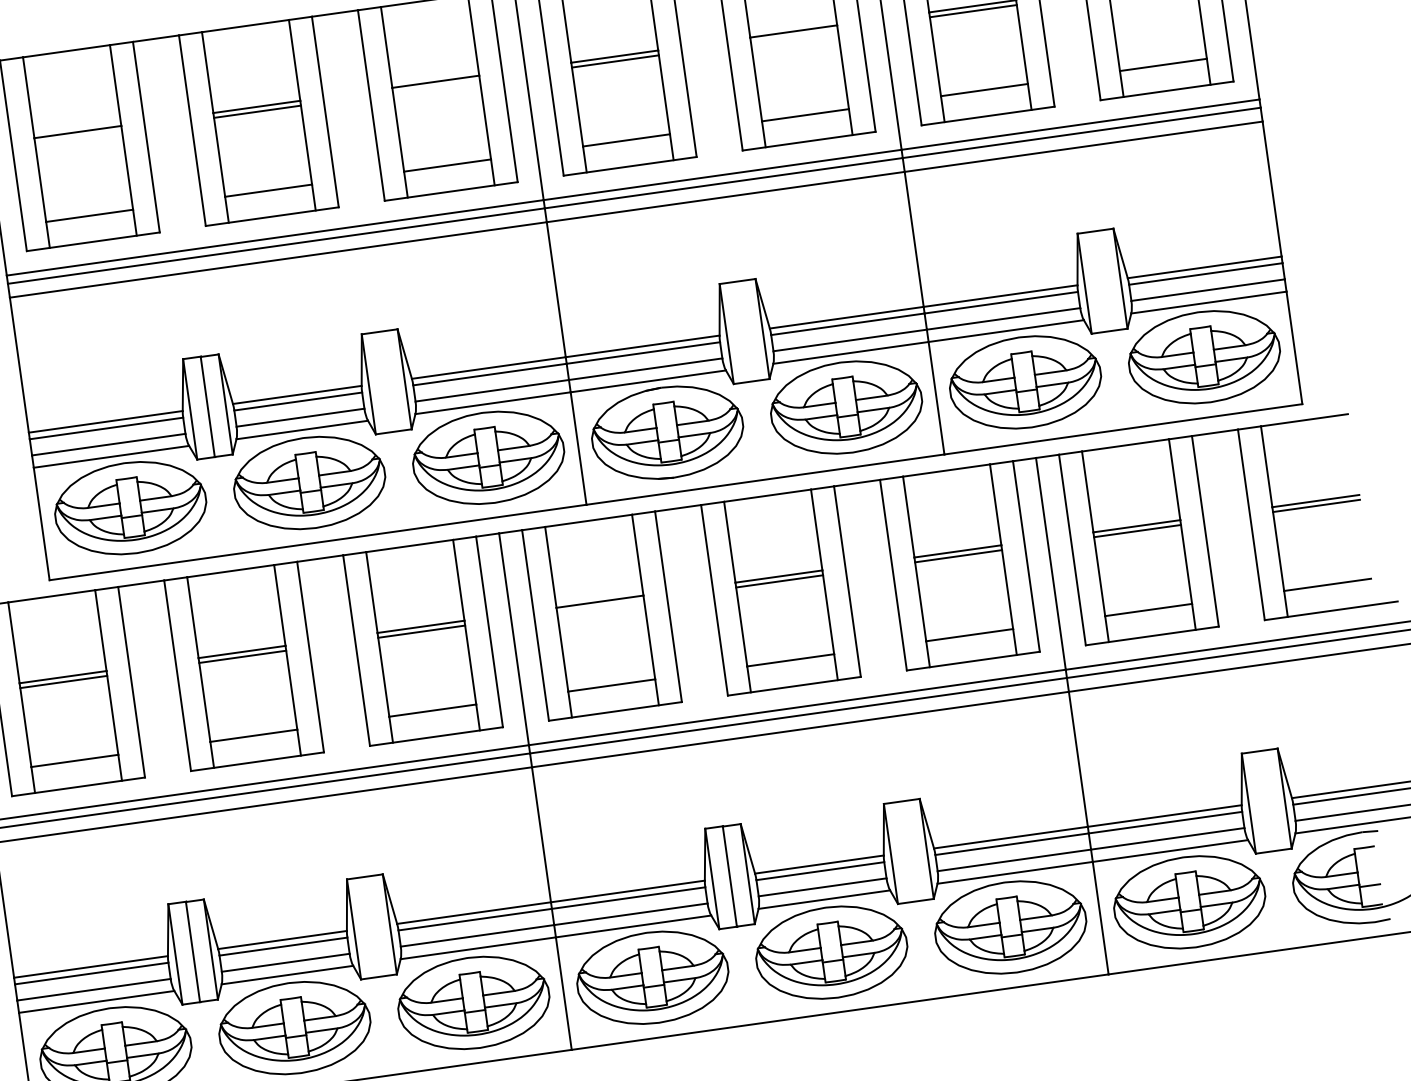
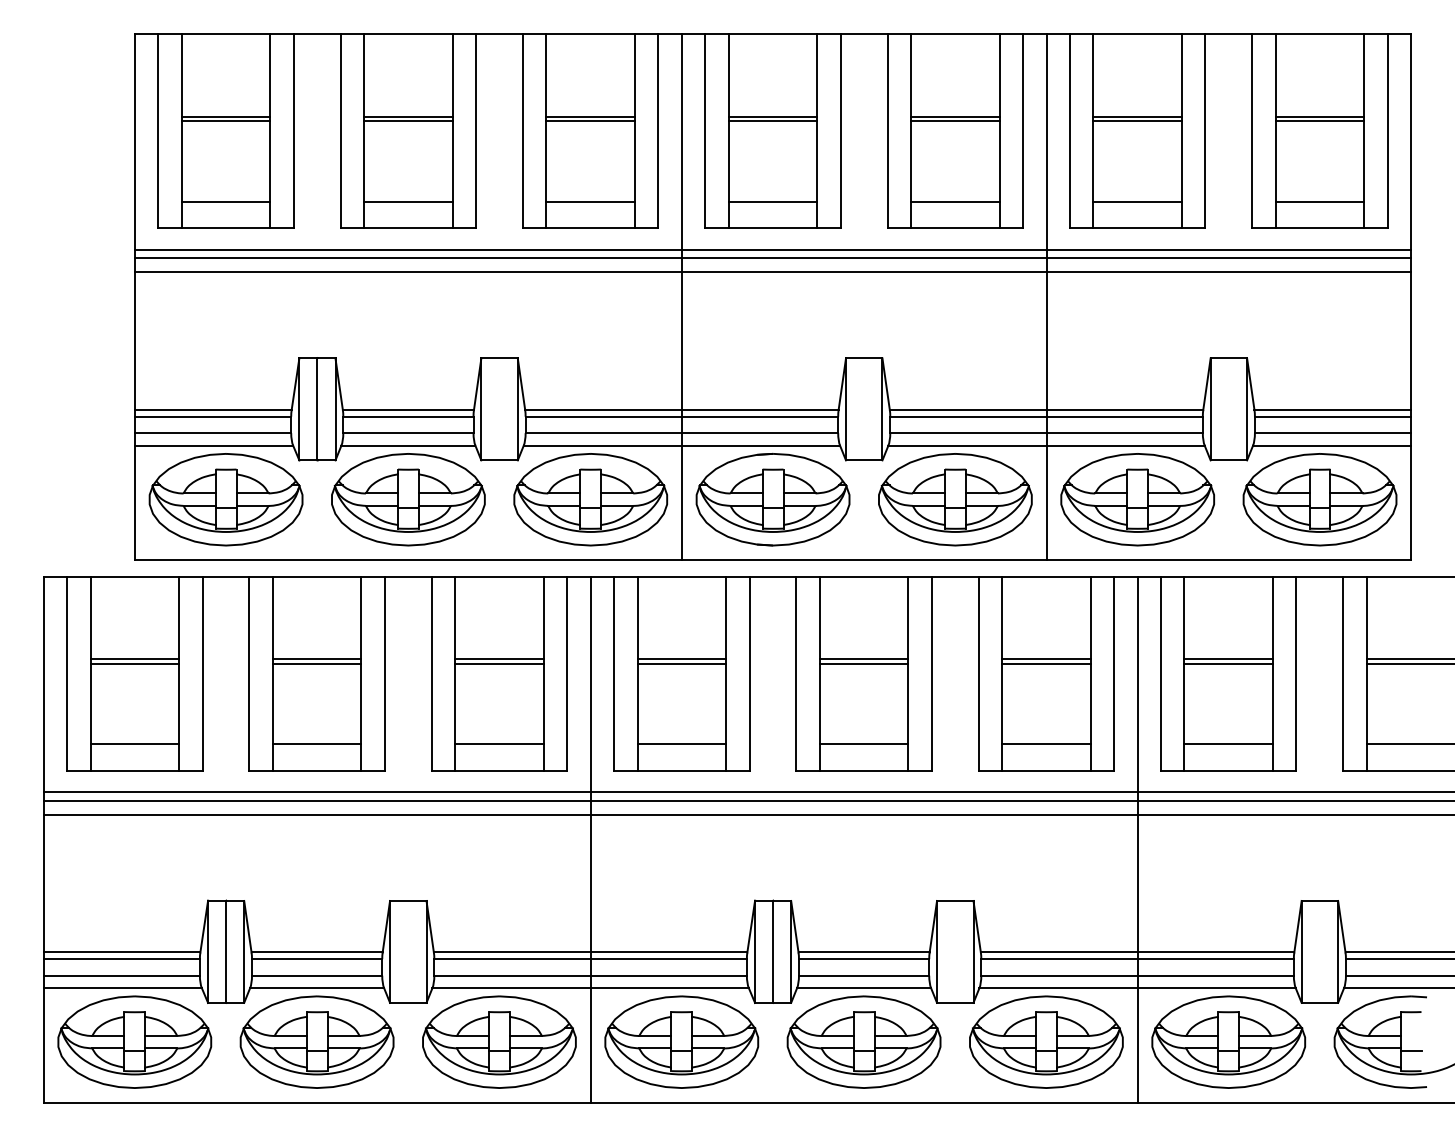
line: (794, 36) -> (955, 121), added
line: (436, 86) -> (590, 121), added
line: (77, 137) -> (225, 121), added
line: (600, 606) -> (681, 663), added

